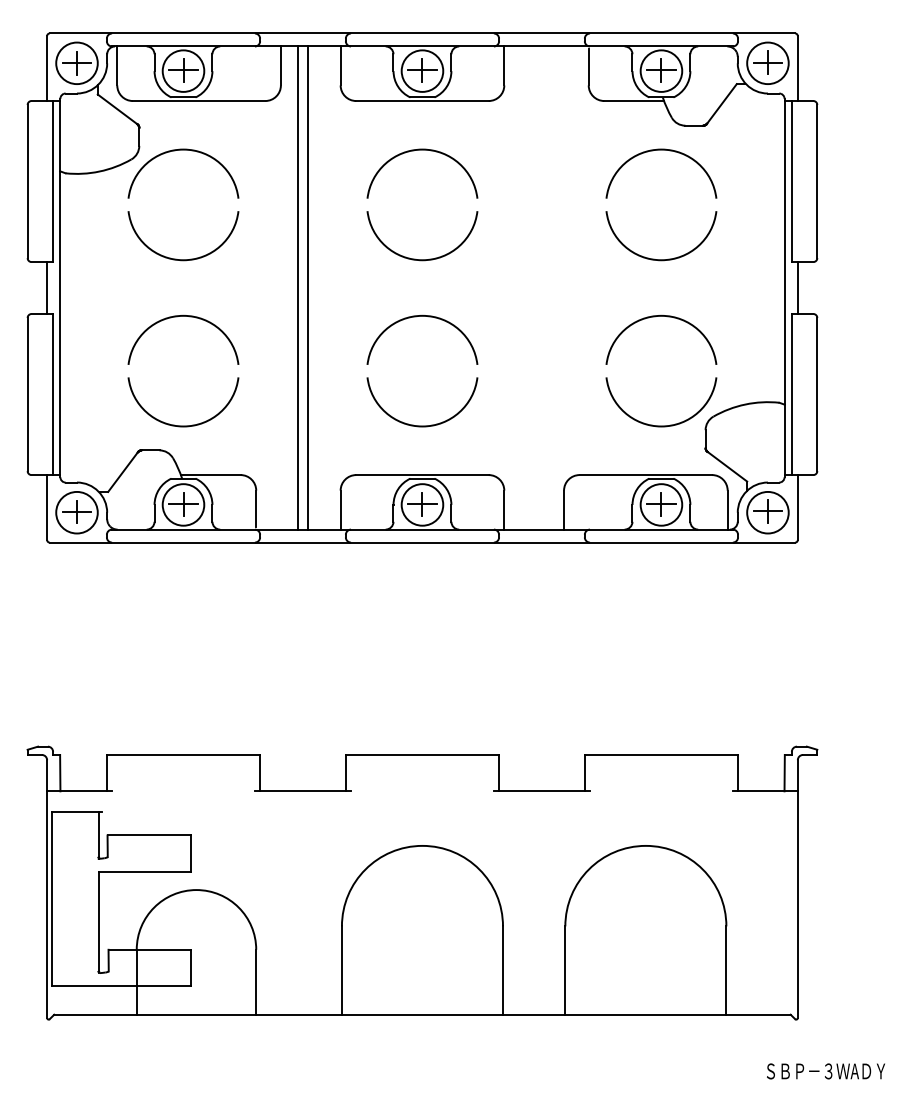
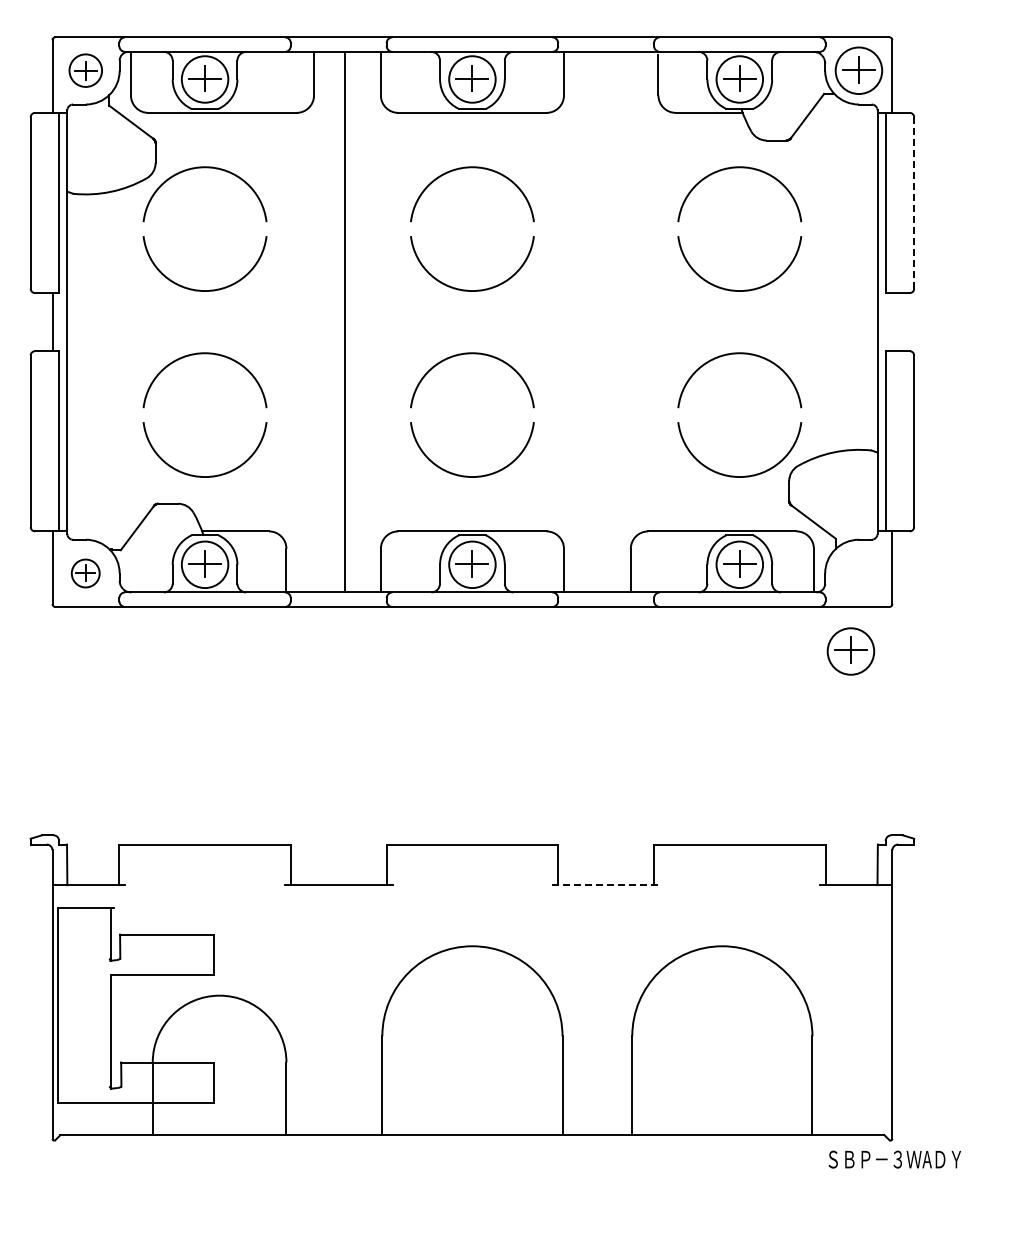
part: (76, 63) -> (85, 70), size x0.7
line: (817, 181) -> (914, 203), solid -> dashed
line: (297, 287) -> (332, 321), removed
line: (797, 288) -> (892, 322), removed
part: (76, 512) -> (85, 573), size x0.6
part: (767, 512) -> (850, 651), moved
line: (542, 791) -> (606, 885), solid -> dashed
text: (825, 1071) -> (894, 1159), moved

